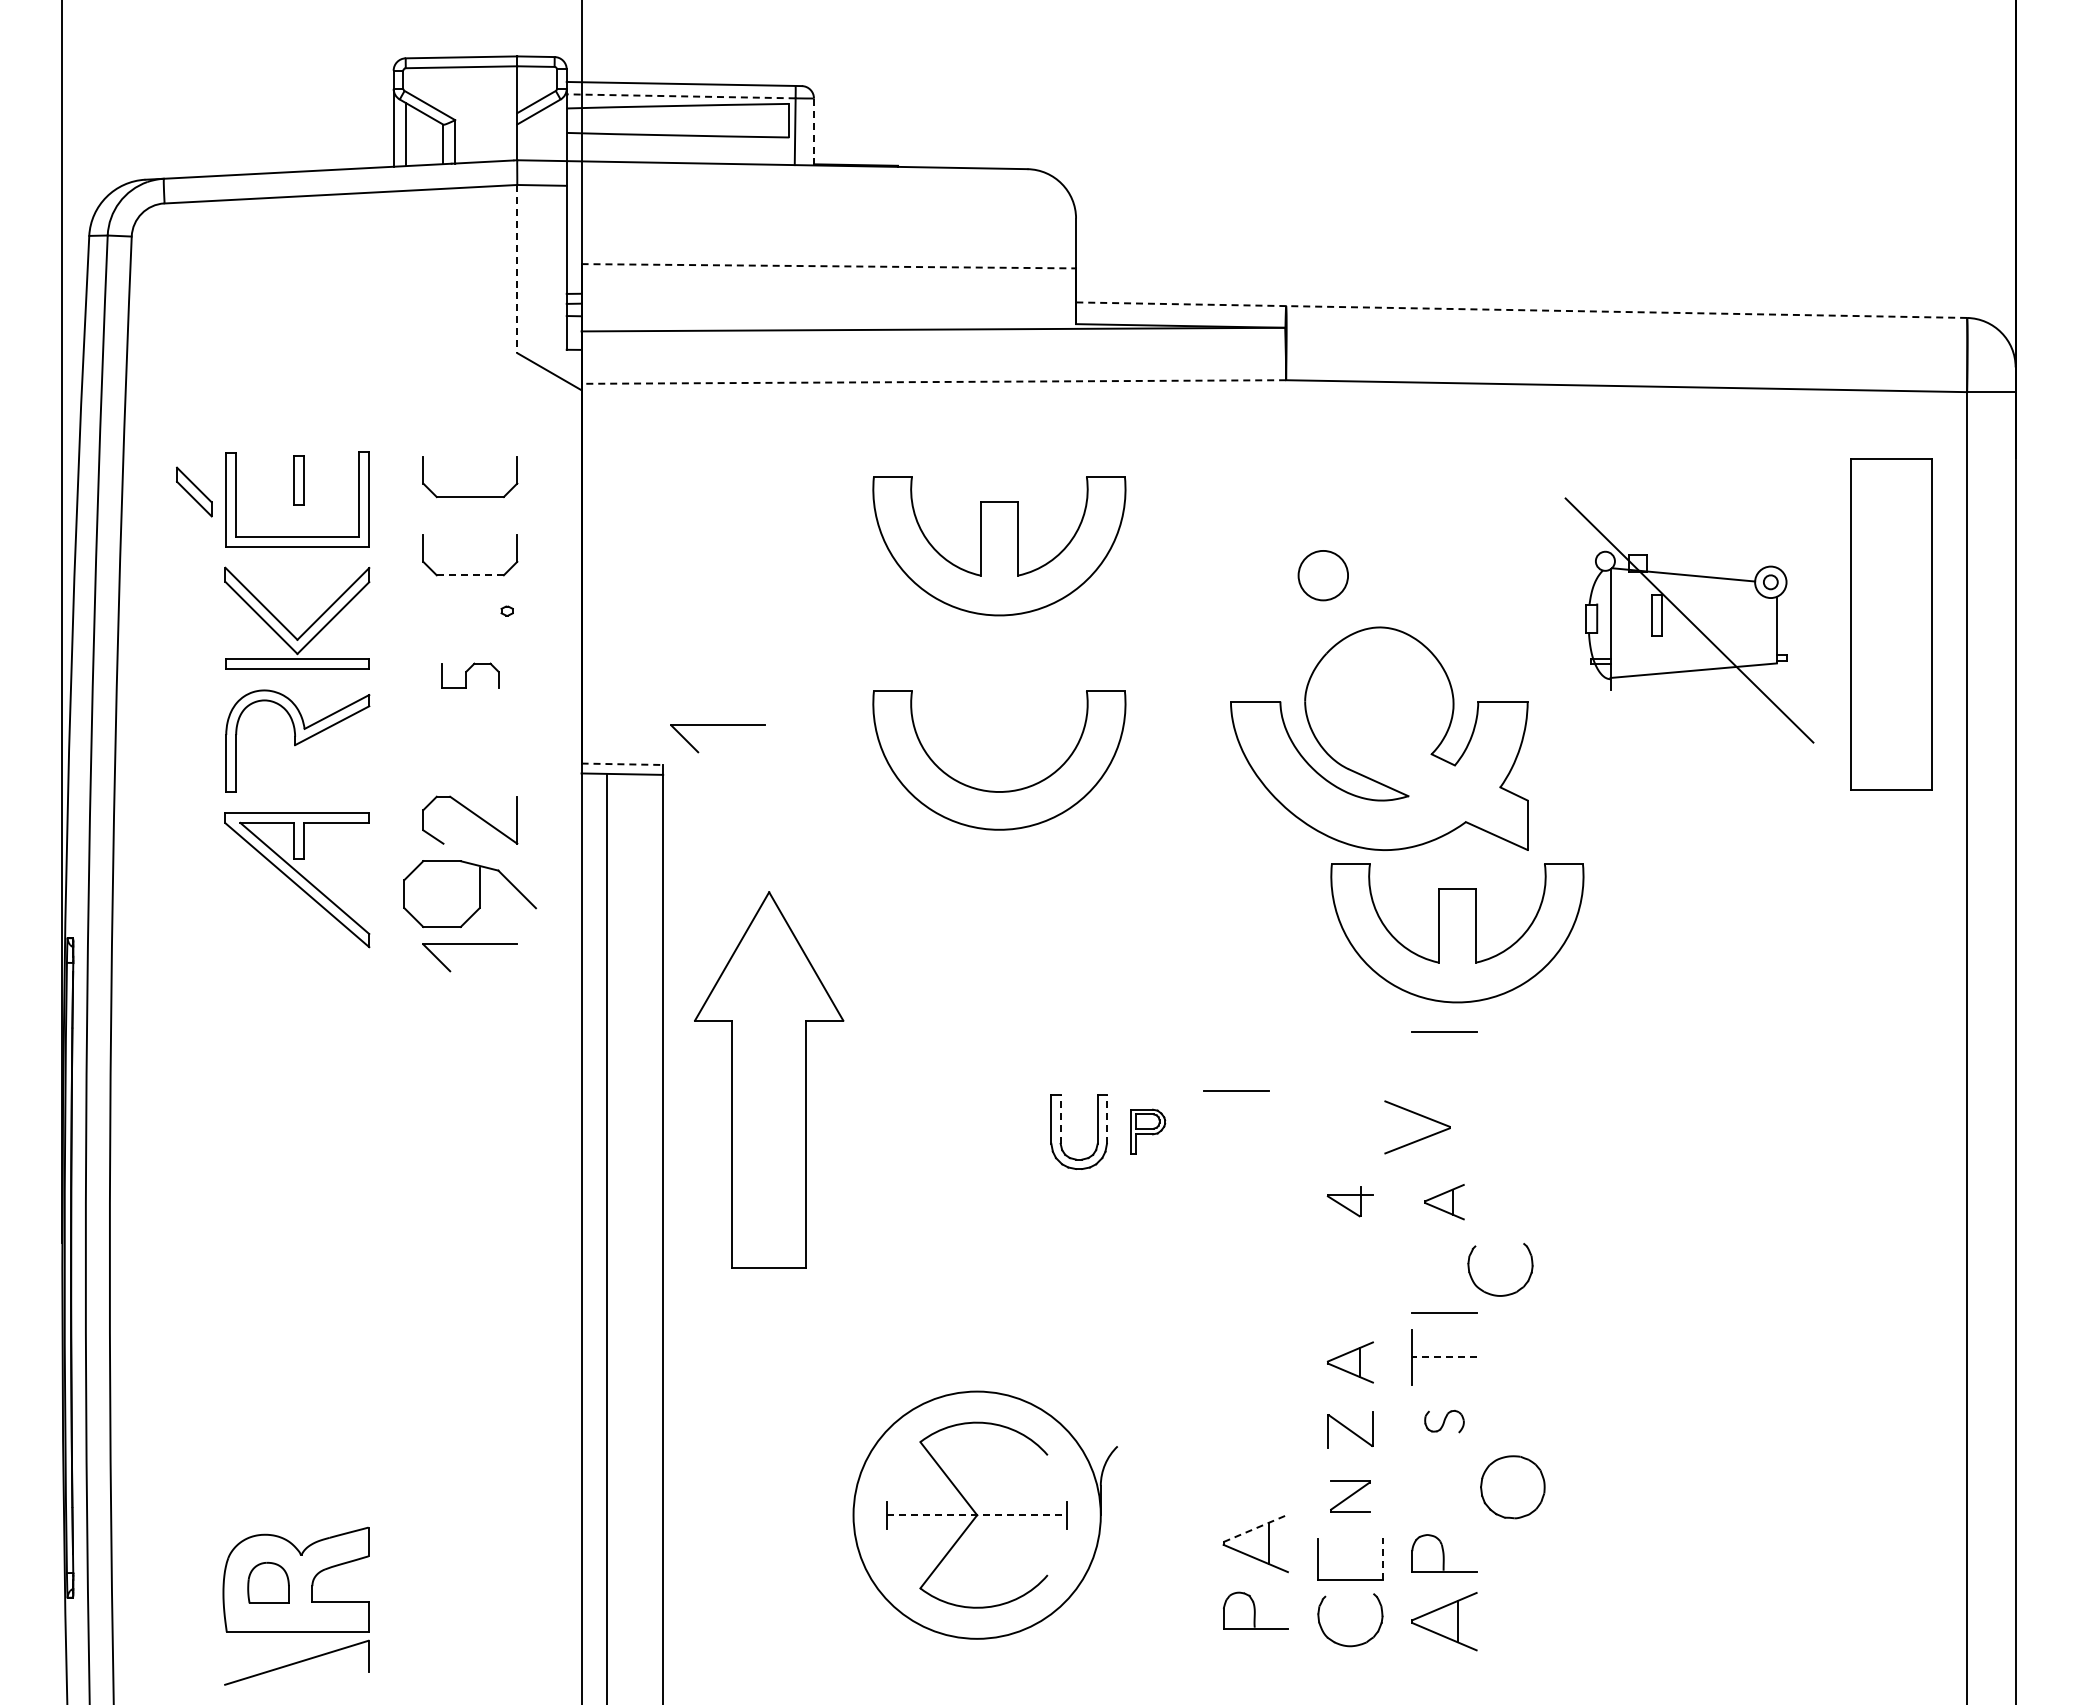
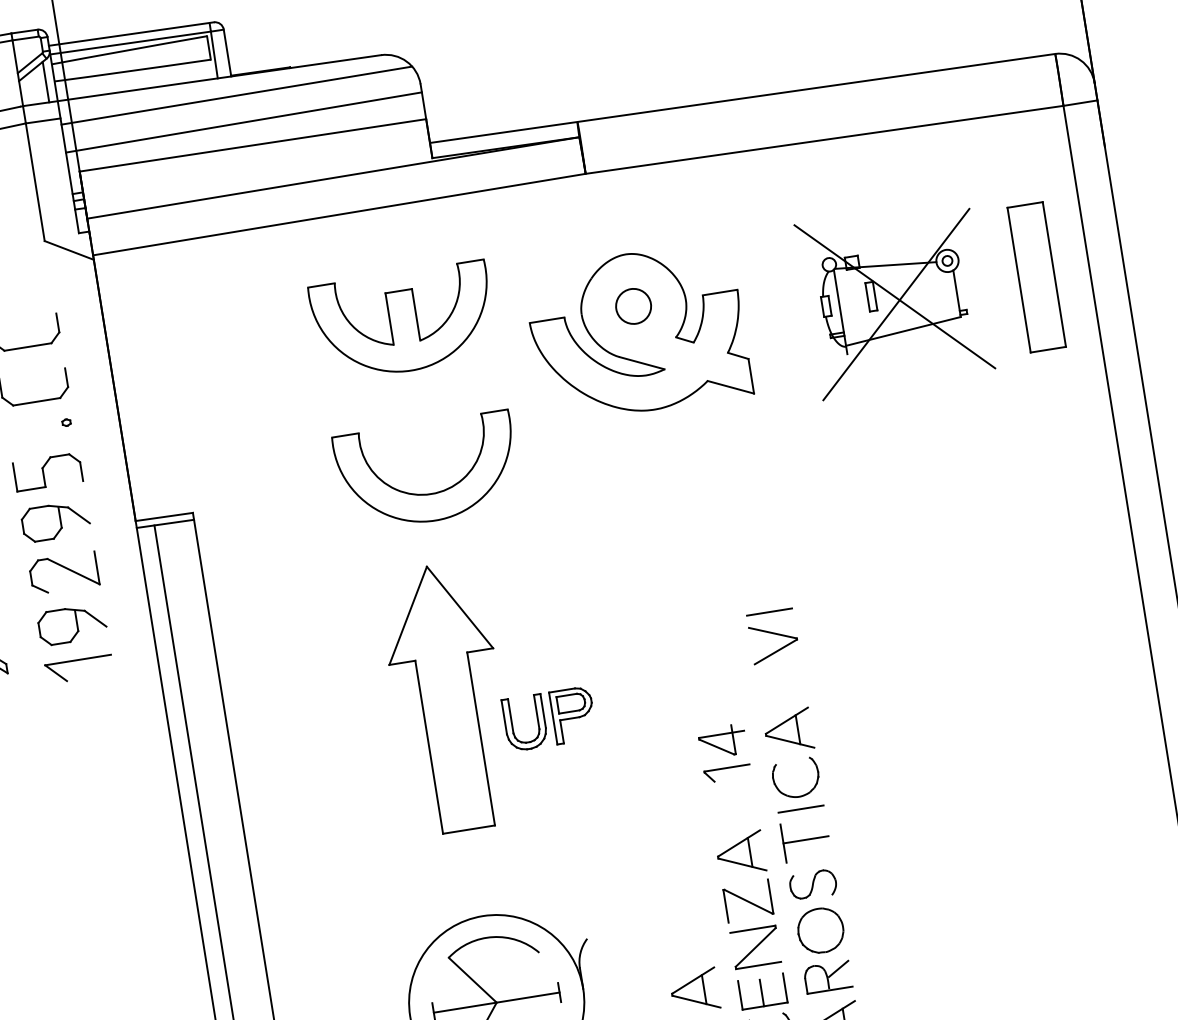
line: (680, 96) -> (130, 43), dashed -> solid
line: (554, 131) -> (45, 81), added
line: (813, 131) -> (227, 52), dashed -> solid
line: (817, 193) -> (236, 95), added
line: (821, 232) -> (244, 122), added
line: (829, 266) -> (253, 145), dashed -> solid
line: (517, 269) -> (35, 182), dashed -> solid
line: (1521, 310) -> (742, 98), dashed -> solid
line: (933, 382) -> (339, 214), dashed -> solid
line: (470, 575) -> (36, 401), dashed -> solid
part: (1891, 625) -> (1036, 277), size x0.62
line: (1689, 631) -> (896, 304), added
part: (470, 675) -> (48, 471), size x1.67
part: (717, 725) -> (226, 479), removed
part: (1379, 738) -> (637, 332), moved
part: (470, 745) -> (55, 520), added
line: (622, 764) -> (164, 517), dashed -> solid
part: (470, 893) -> (72, 624), size x0.71
part: (1457, 933) -> (767, 541), removed
part: (769, 1079) -> (448, 697), moved
line: (1236, 1090) -> (630, 676), removed
part: (1420, 1116) -> (775, 634), moved
line: (1060, 1118) -> (510, 715), dashed -> solid
line: (1106, 1118) -> (542, 710), dashed -> solid
part: (1147, 1131) -> (572, 715), size x1.67
part: (1350, 1201) -> (722, 741), size x1.43
part: (1444, 1201) -> (788, 730), size x1.67
part: (1350, 1240) -> (727, 768), added
part: (1497, 1294) -> (796, 796), moved
line: (1444, 1357) -> (806, 839), dashed -> solid
part: (1350, 1362) -> (740, 853), size x1.43
part: (1444, 1421) -> (813, 884), size x1.67
part: (1350, 1429) -> (748, 900), size x1.43
part: (1512, 1487) -> (820, 930), moved
part: (1350, 1495) -> (755, 946), size x1.67
line: (977, 1515) -> (496, 1002), dashed -> solid
line: (1255, 1528) -> (692, 980), dashed -> solid
line: (1460, 1544) -> (838, 968), added
line: (1382, 1559) -> (785, 988), dashed -> solid
line: (1348, 1561) -> (761, 993), added

